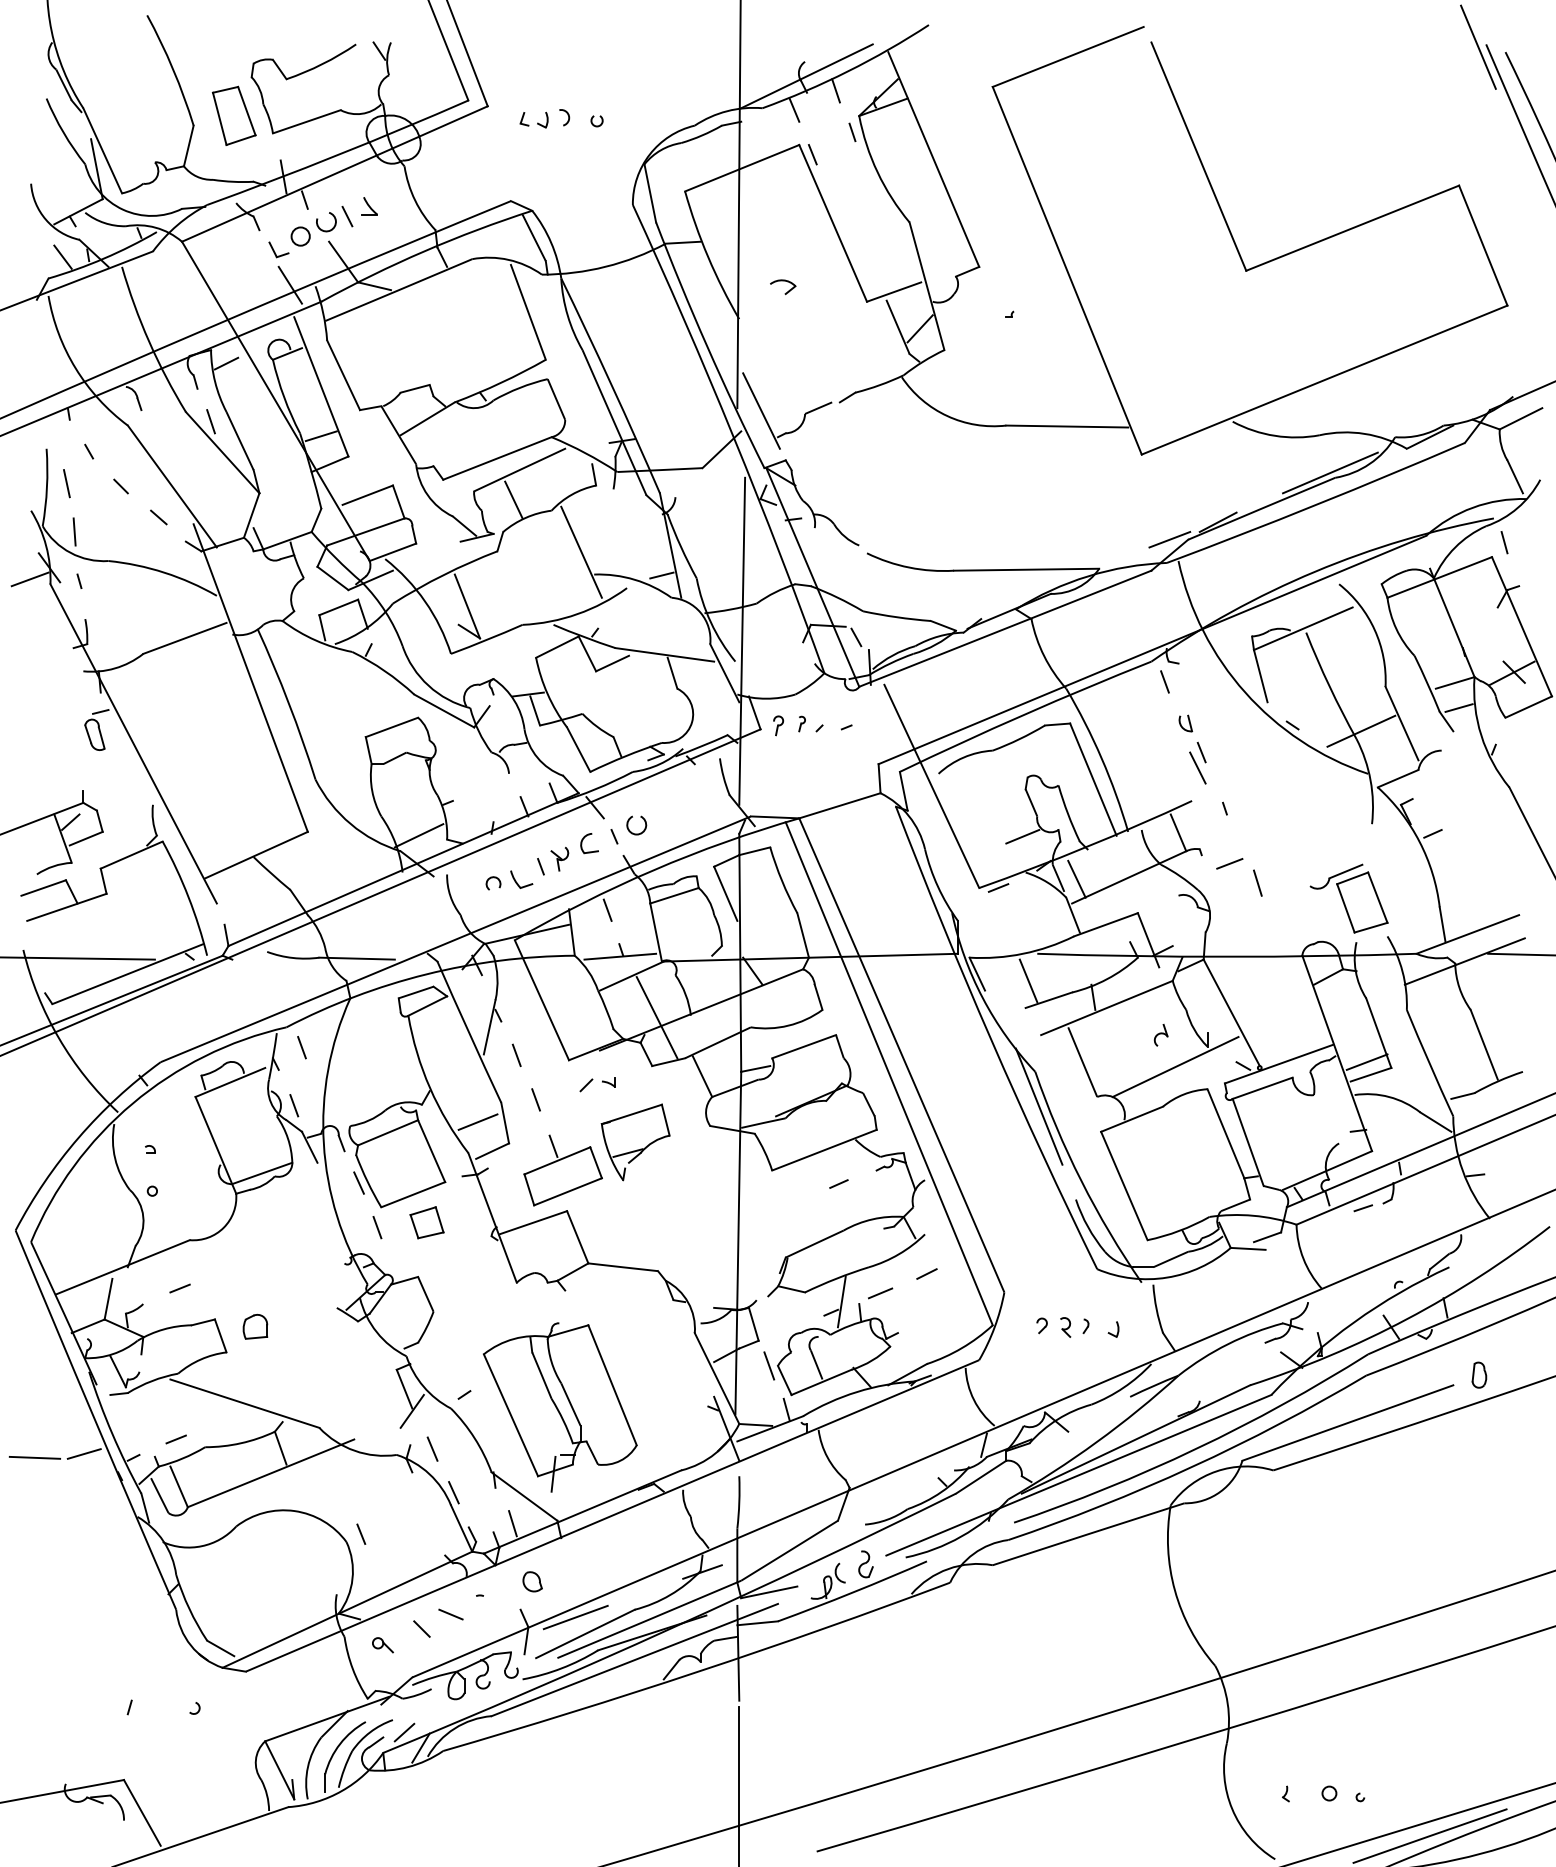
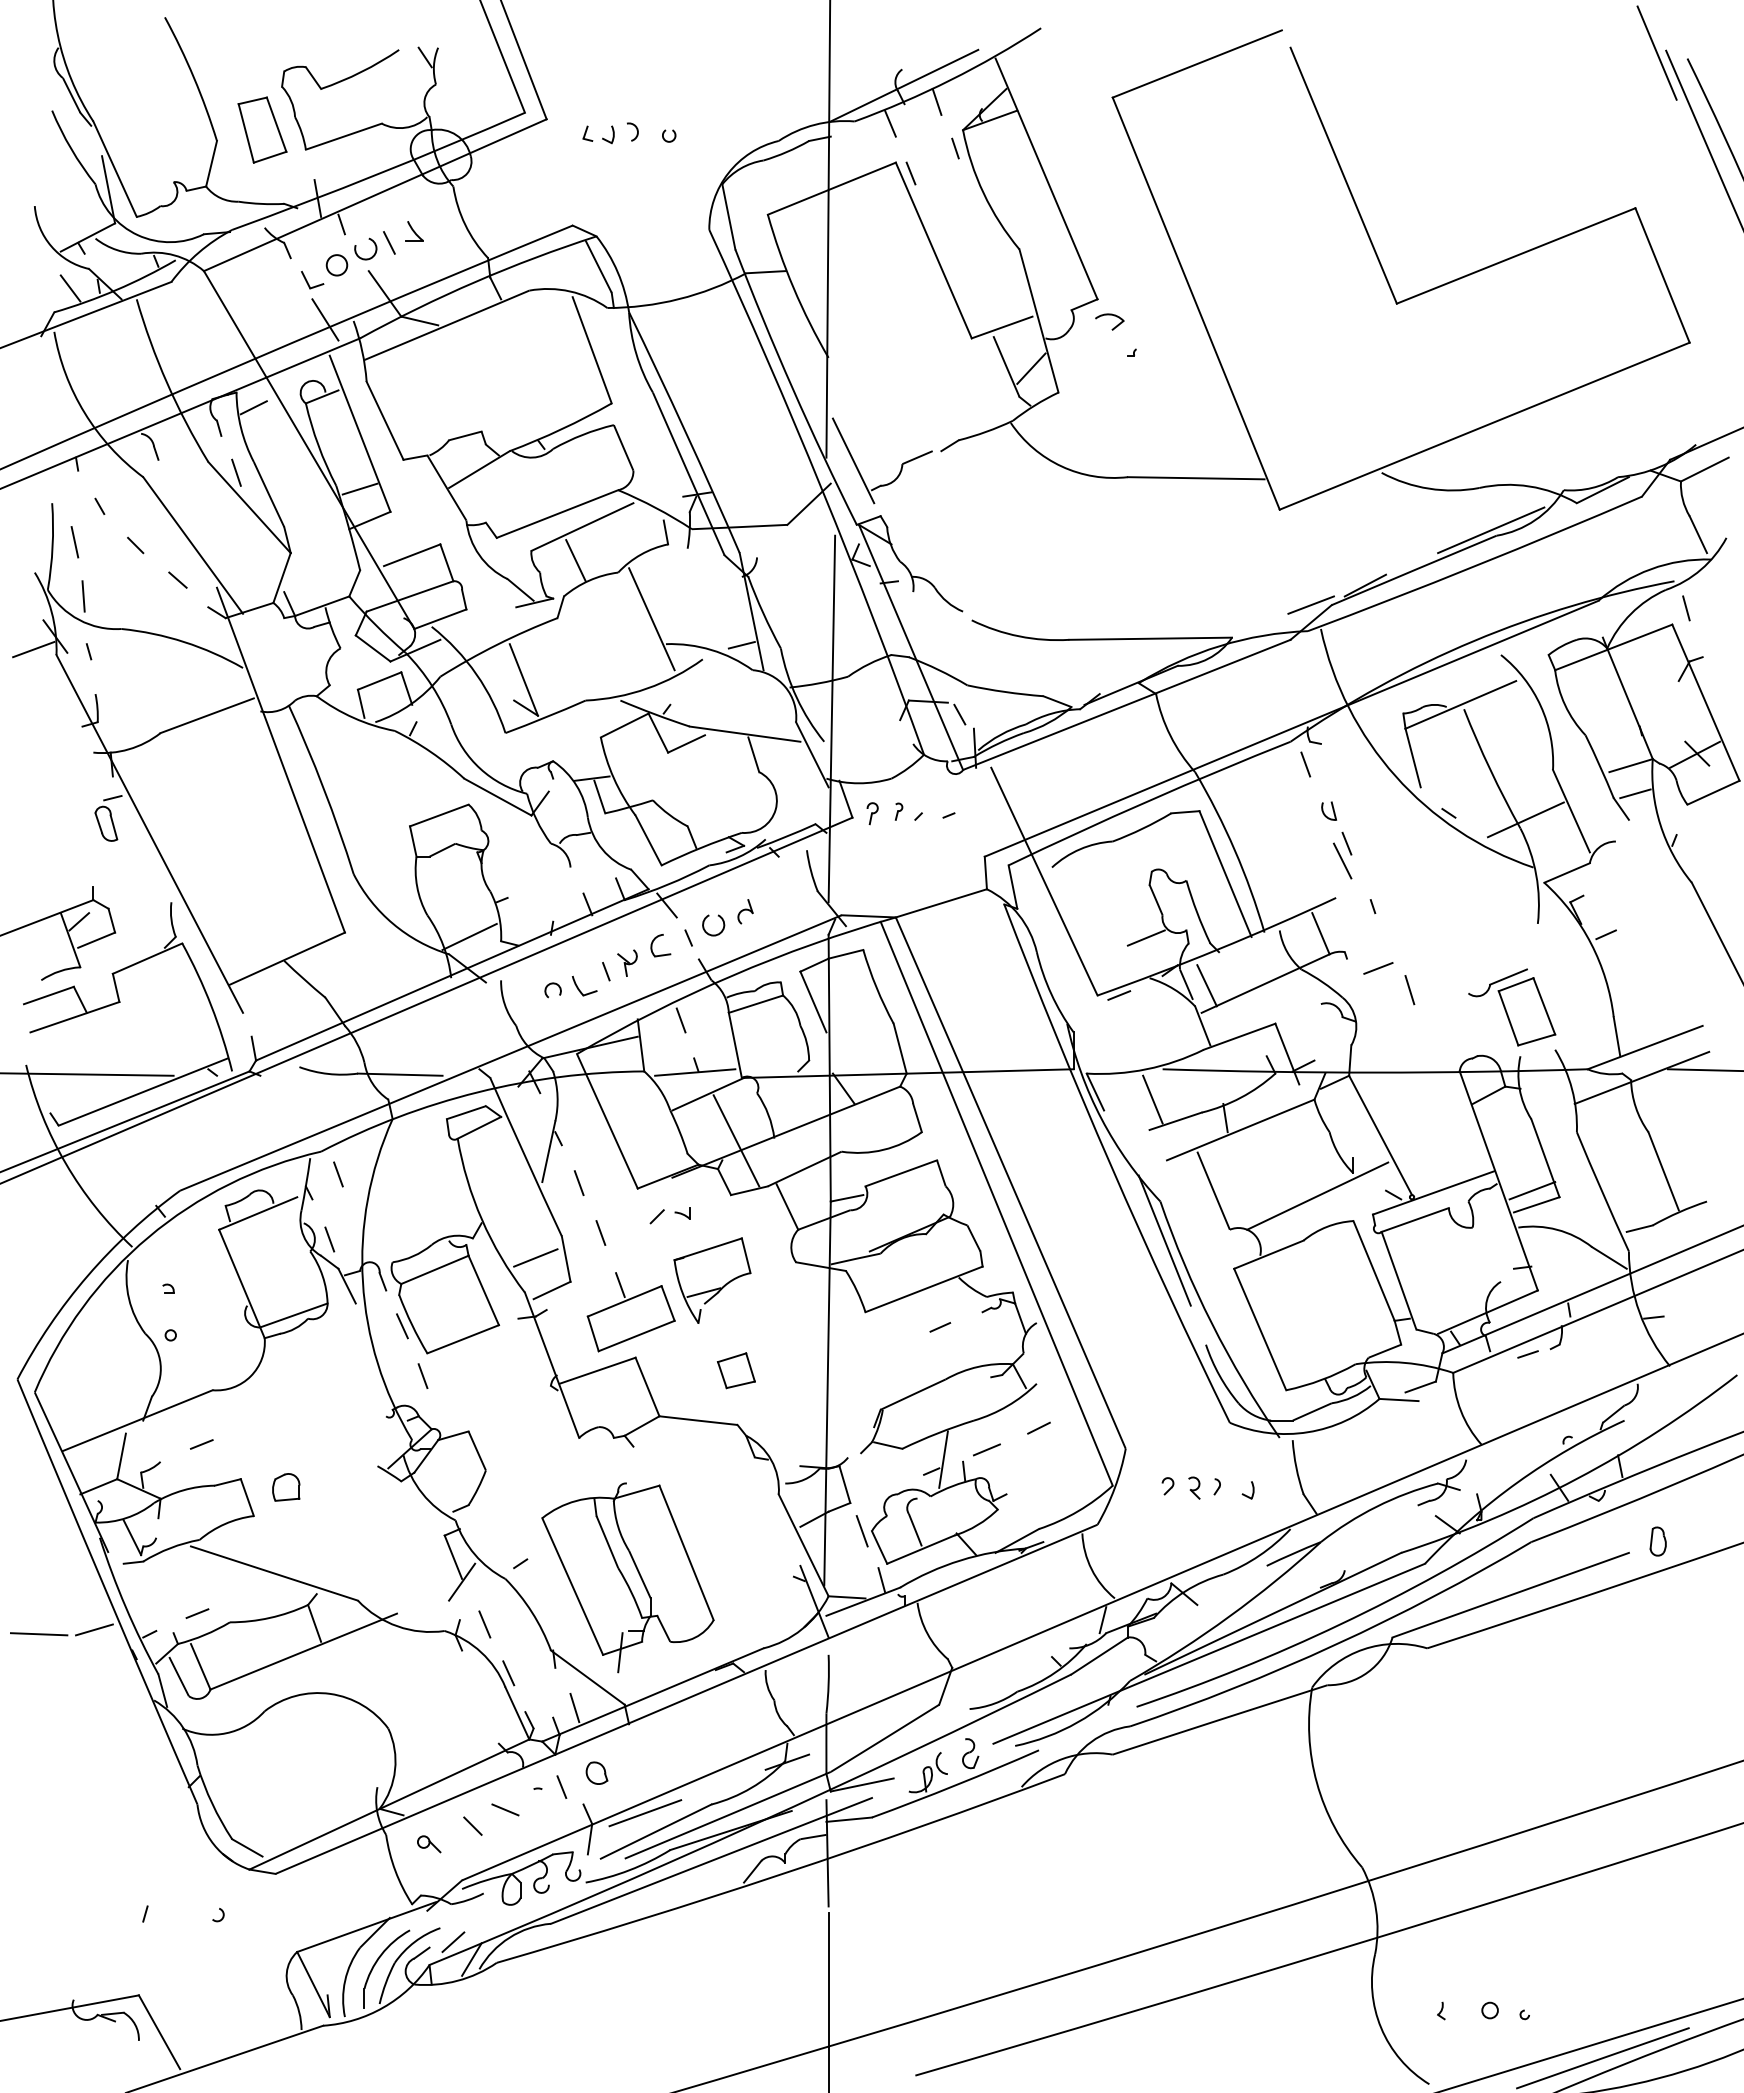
part: (783, 287) -> (1110, 322), moved
part: (1160, 1035) -> (744, 911), moved
part: (426, 1222) -> (735, 1370), moved
line: (361, 1533) -> (562, 1786), moved

